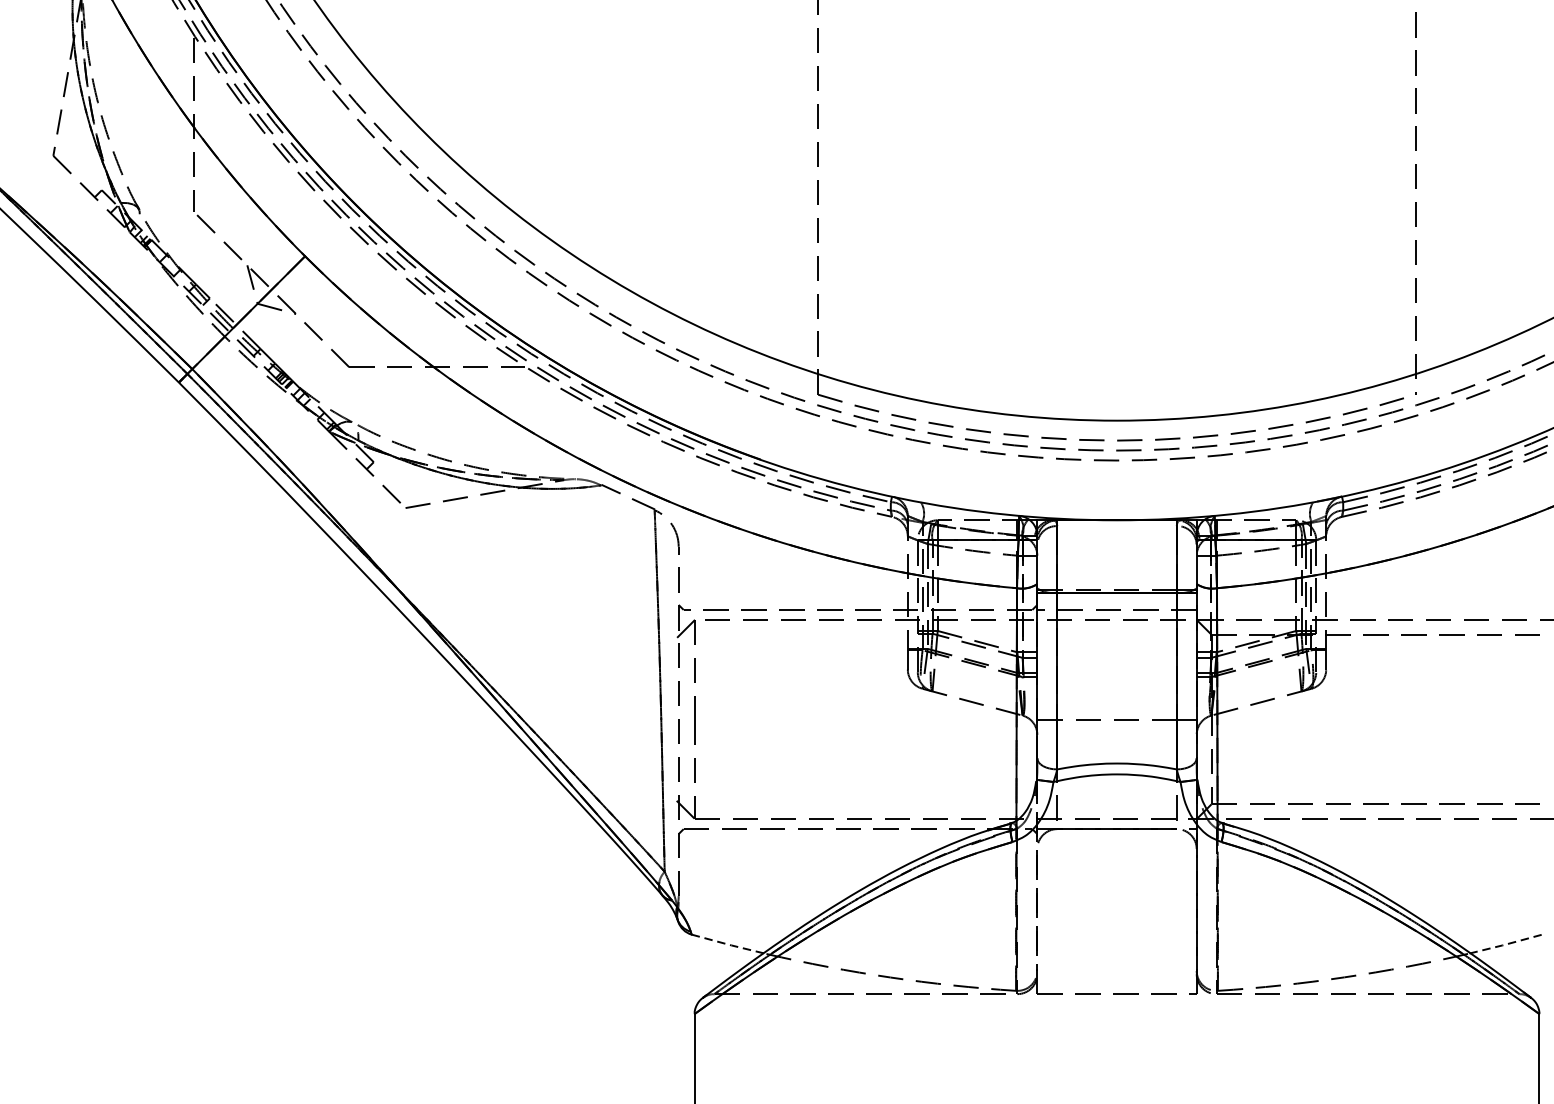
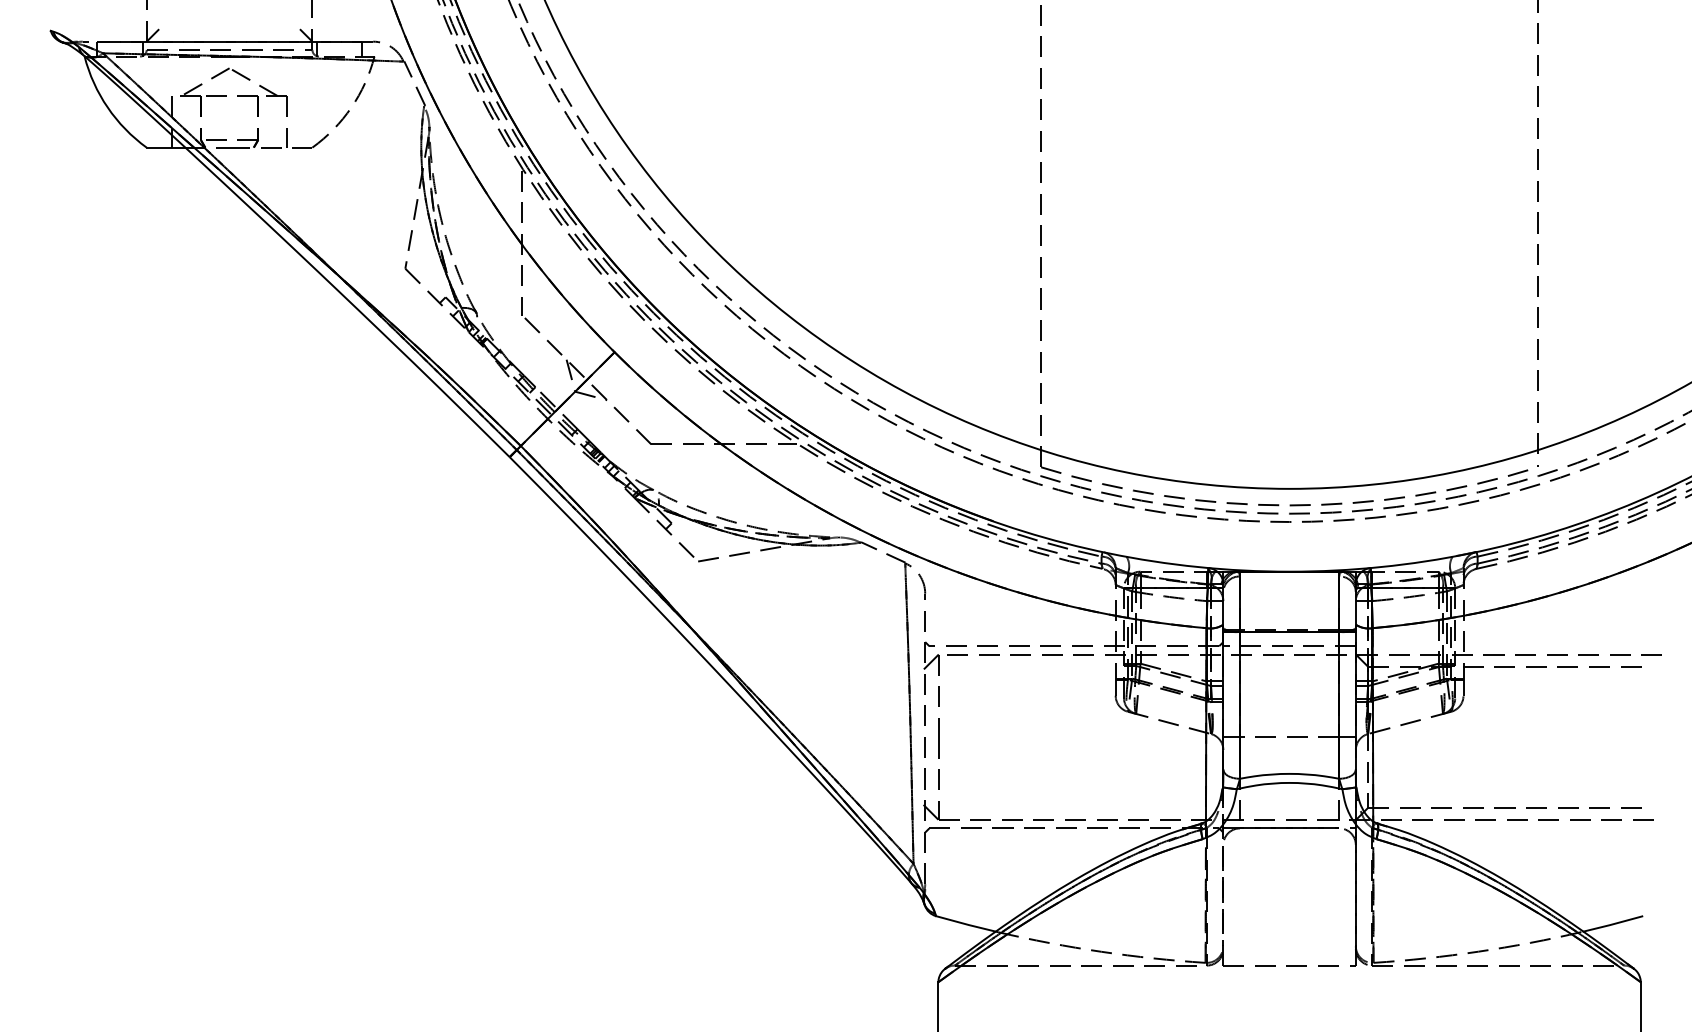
line: (729, 944) -> (967, 924), dashed -> solid
line: (1505, 944) -> (1612, 924), dashed -> solid

